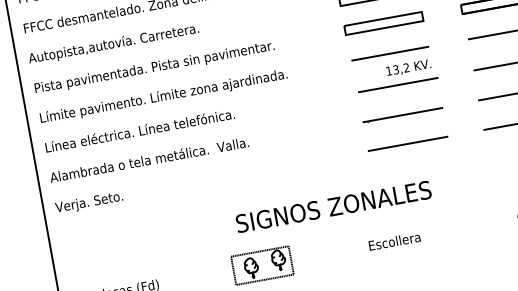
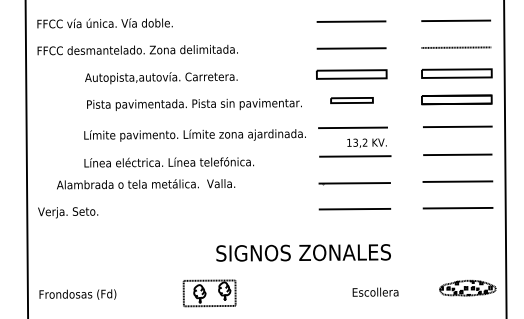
part: (383, 23) -> (351, 100), size x0.6
text: (114, 44) -> (161, 78), moved
text: (154, 67) -> (194, 104), moved
text: (163, 97) -> (194, 135), moved
text: (139, 131) -> (168, 162), moved
text: (150, 160) -> (146, 184), moved
text: (333, 206) -> (303, 252), moved
text: (394, 240) -> (375, 291), moved

